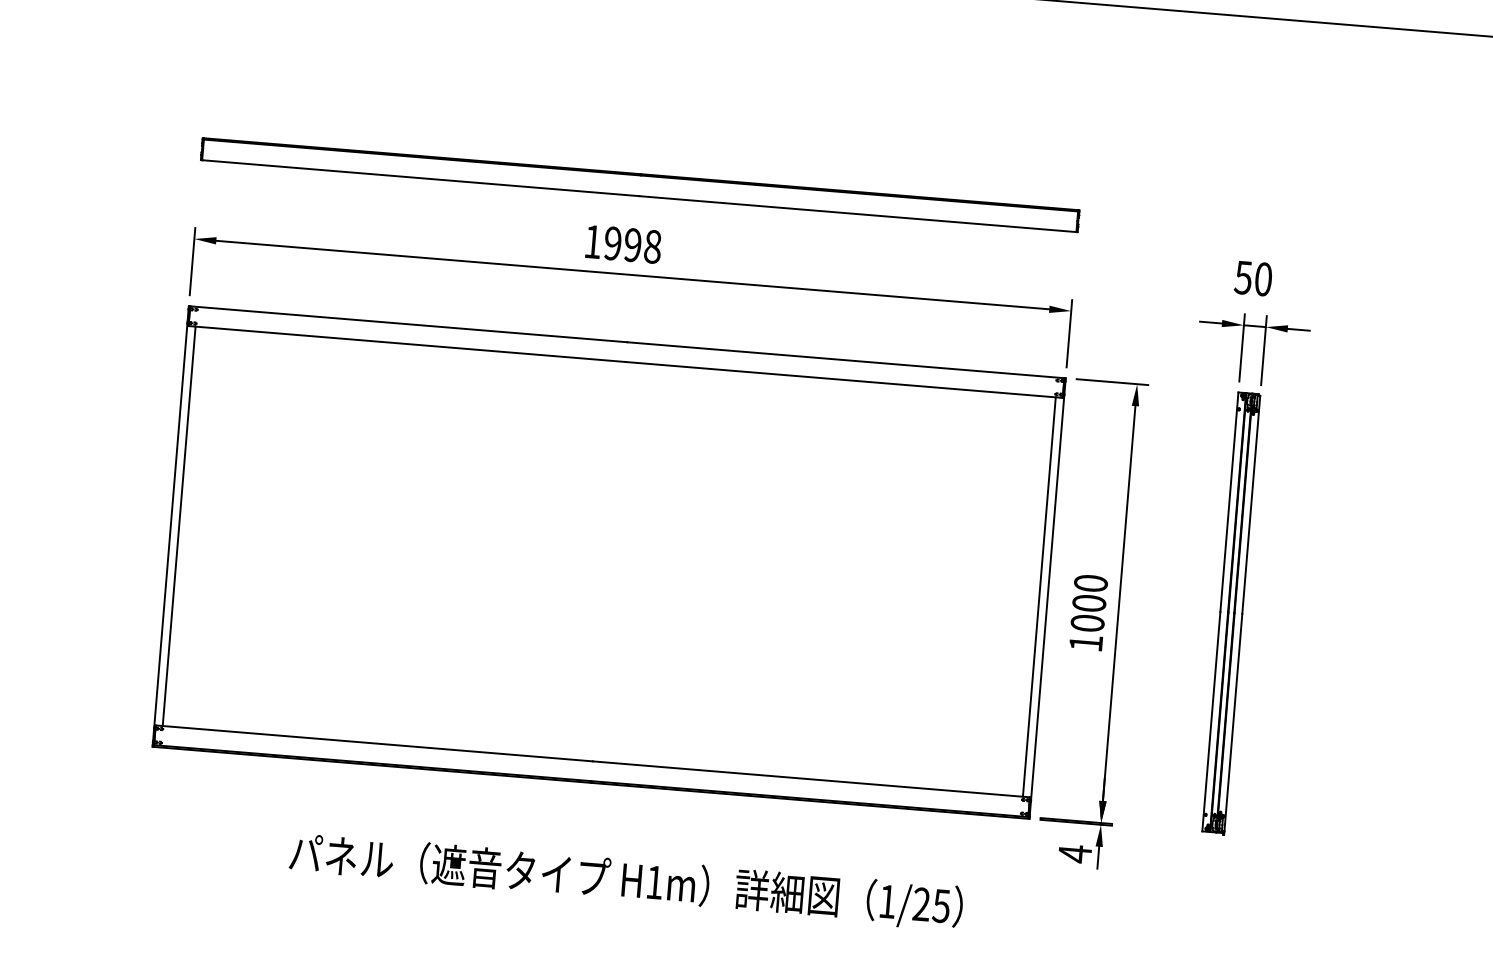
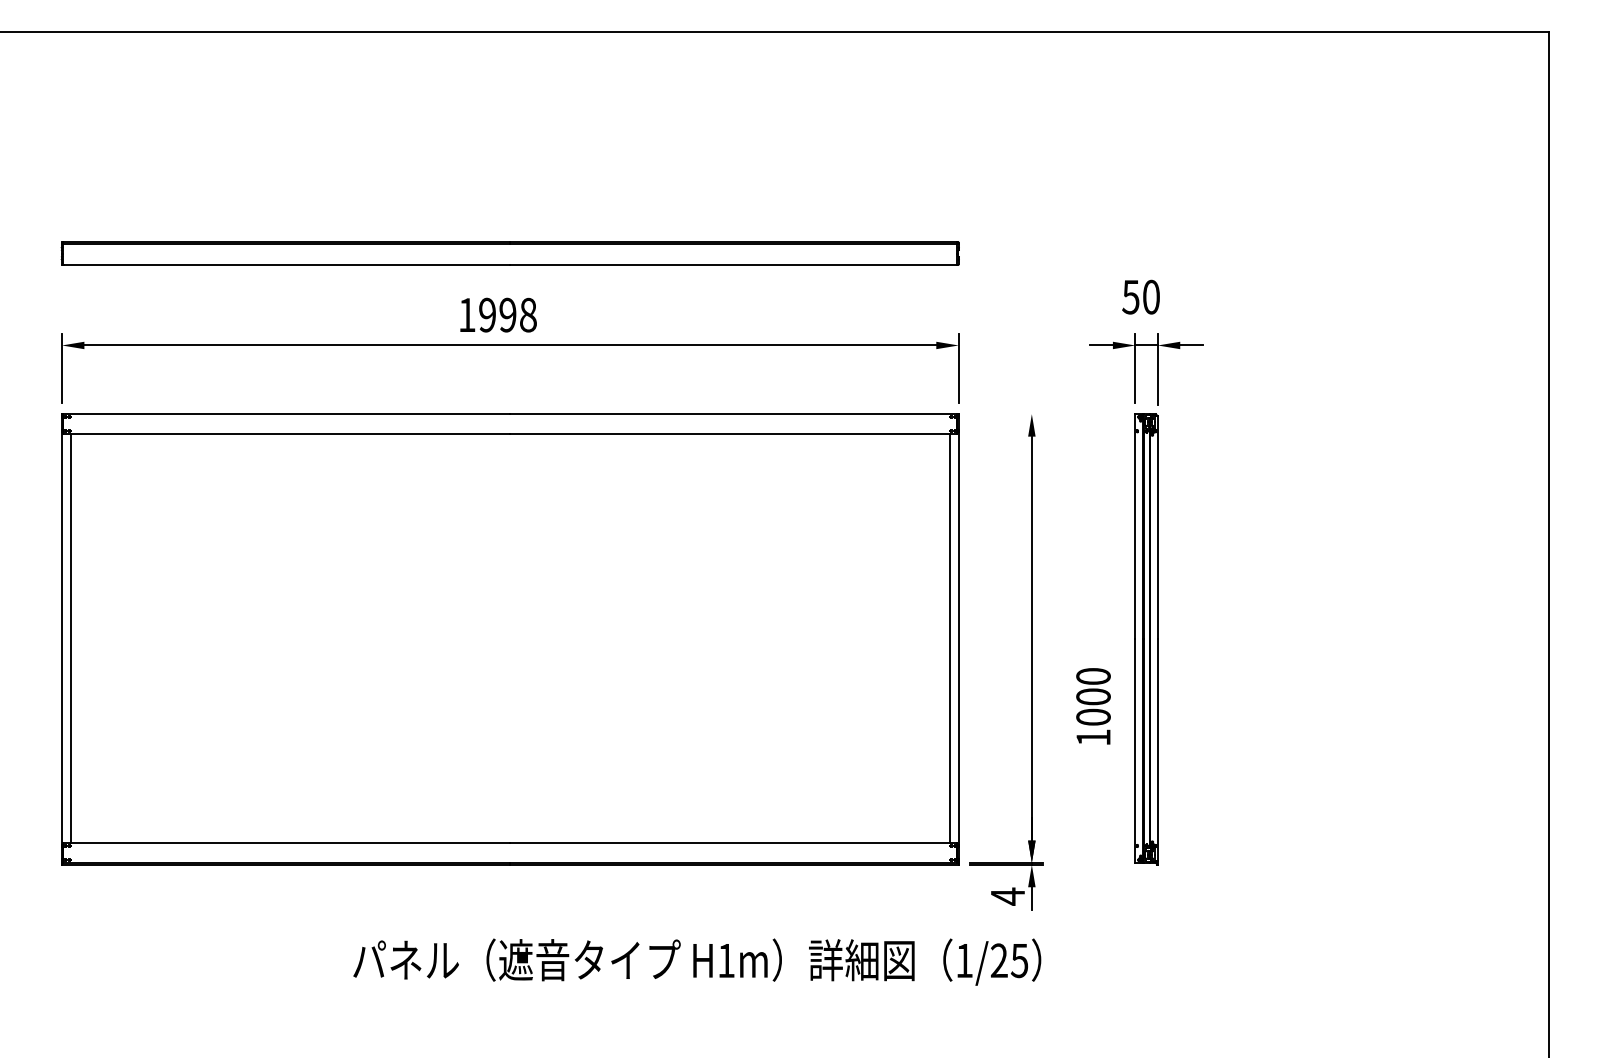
line: (1112, 382) -> (1006, 414), removed
text: (1088, 612) -> (1093, 706), moved
text: (626, 880) -> (697, 961), moved

